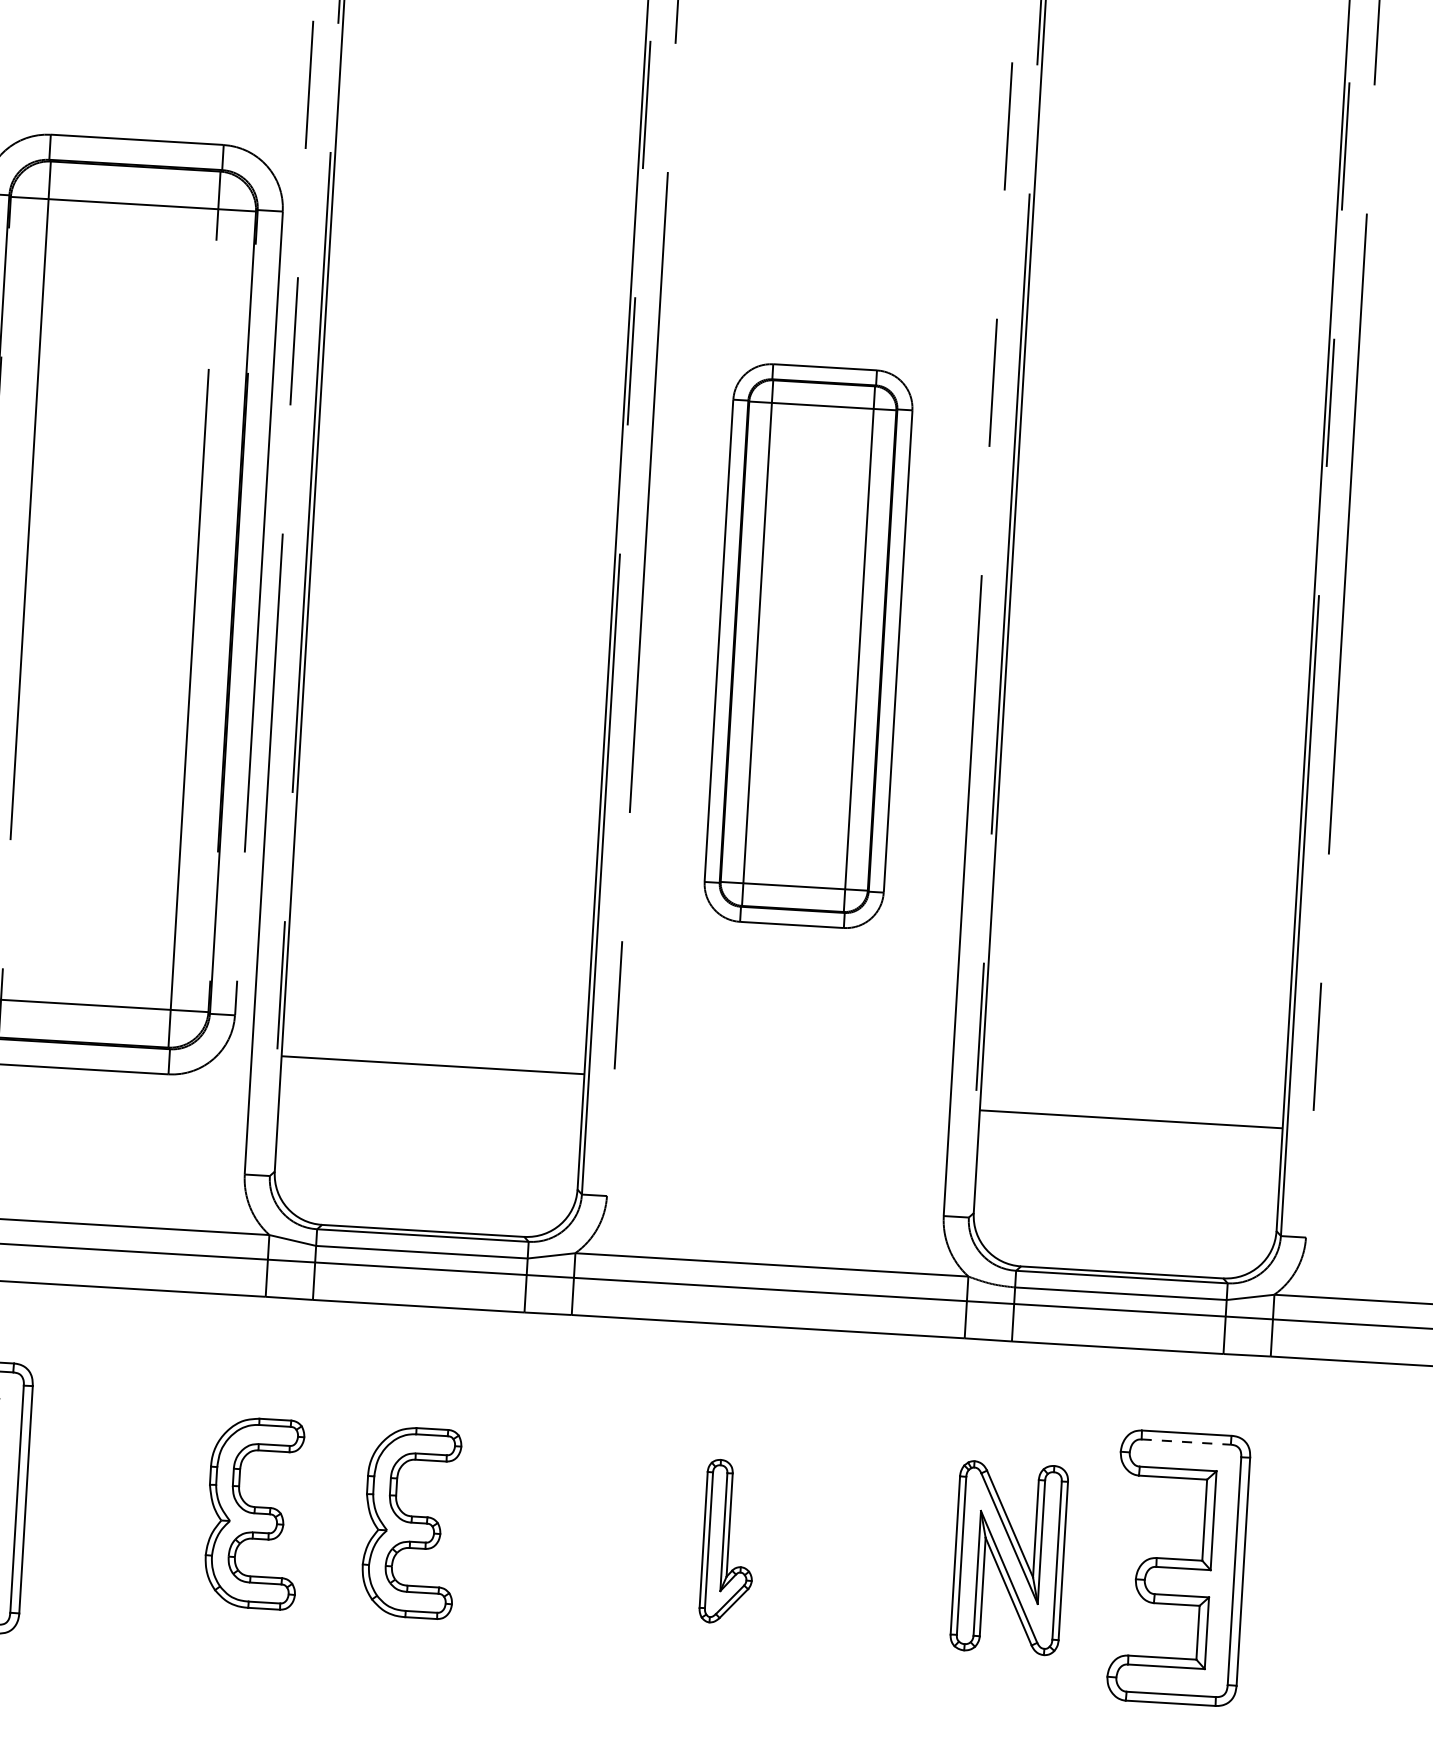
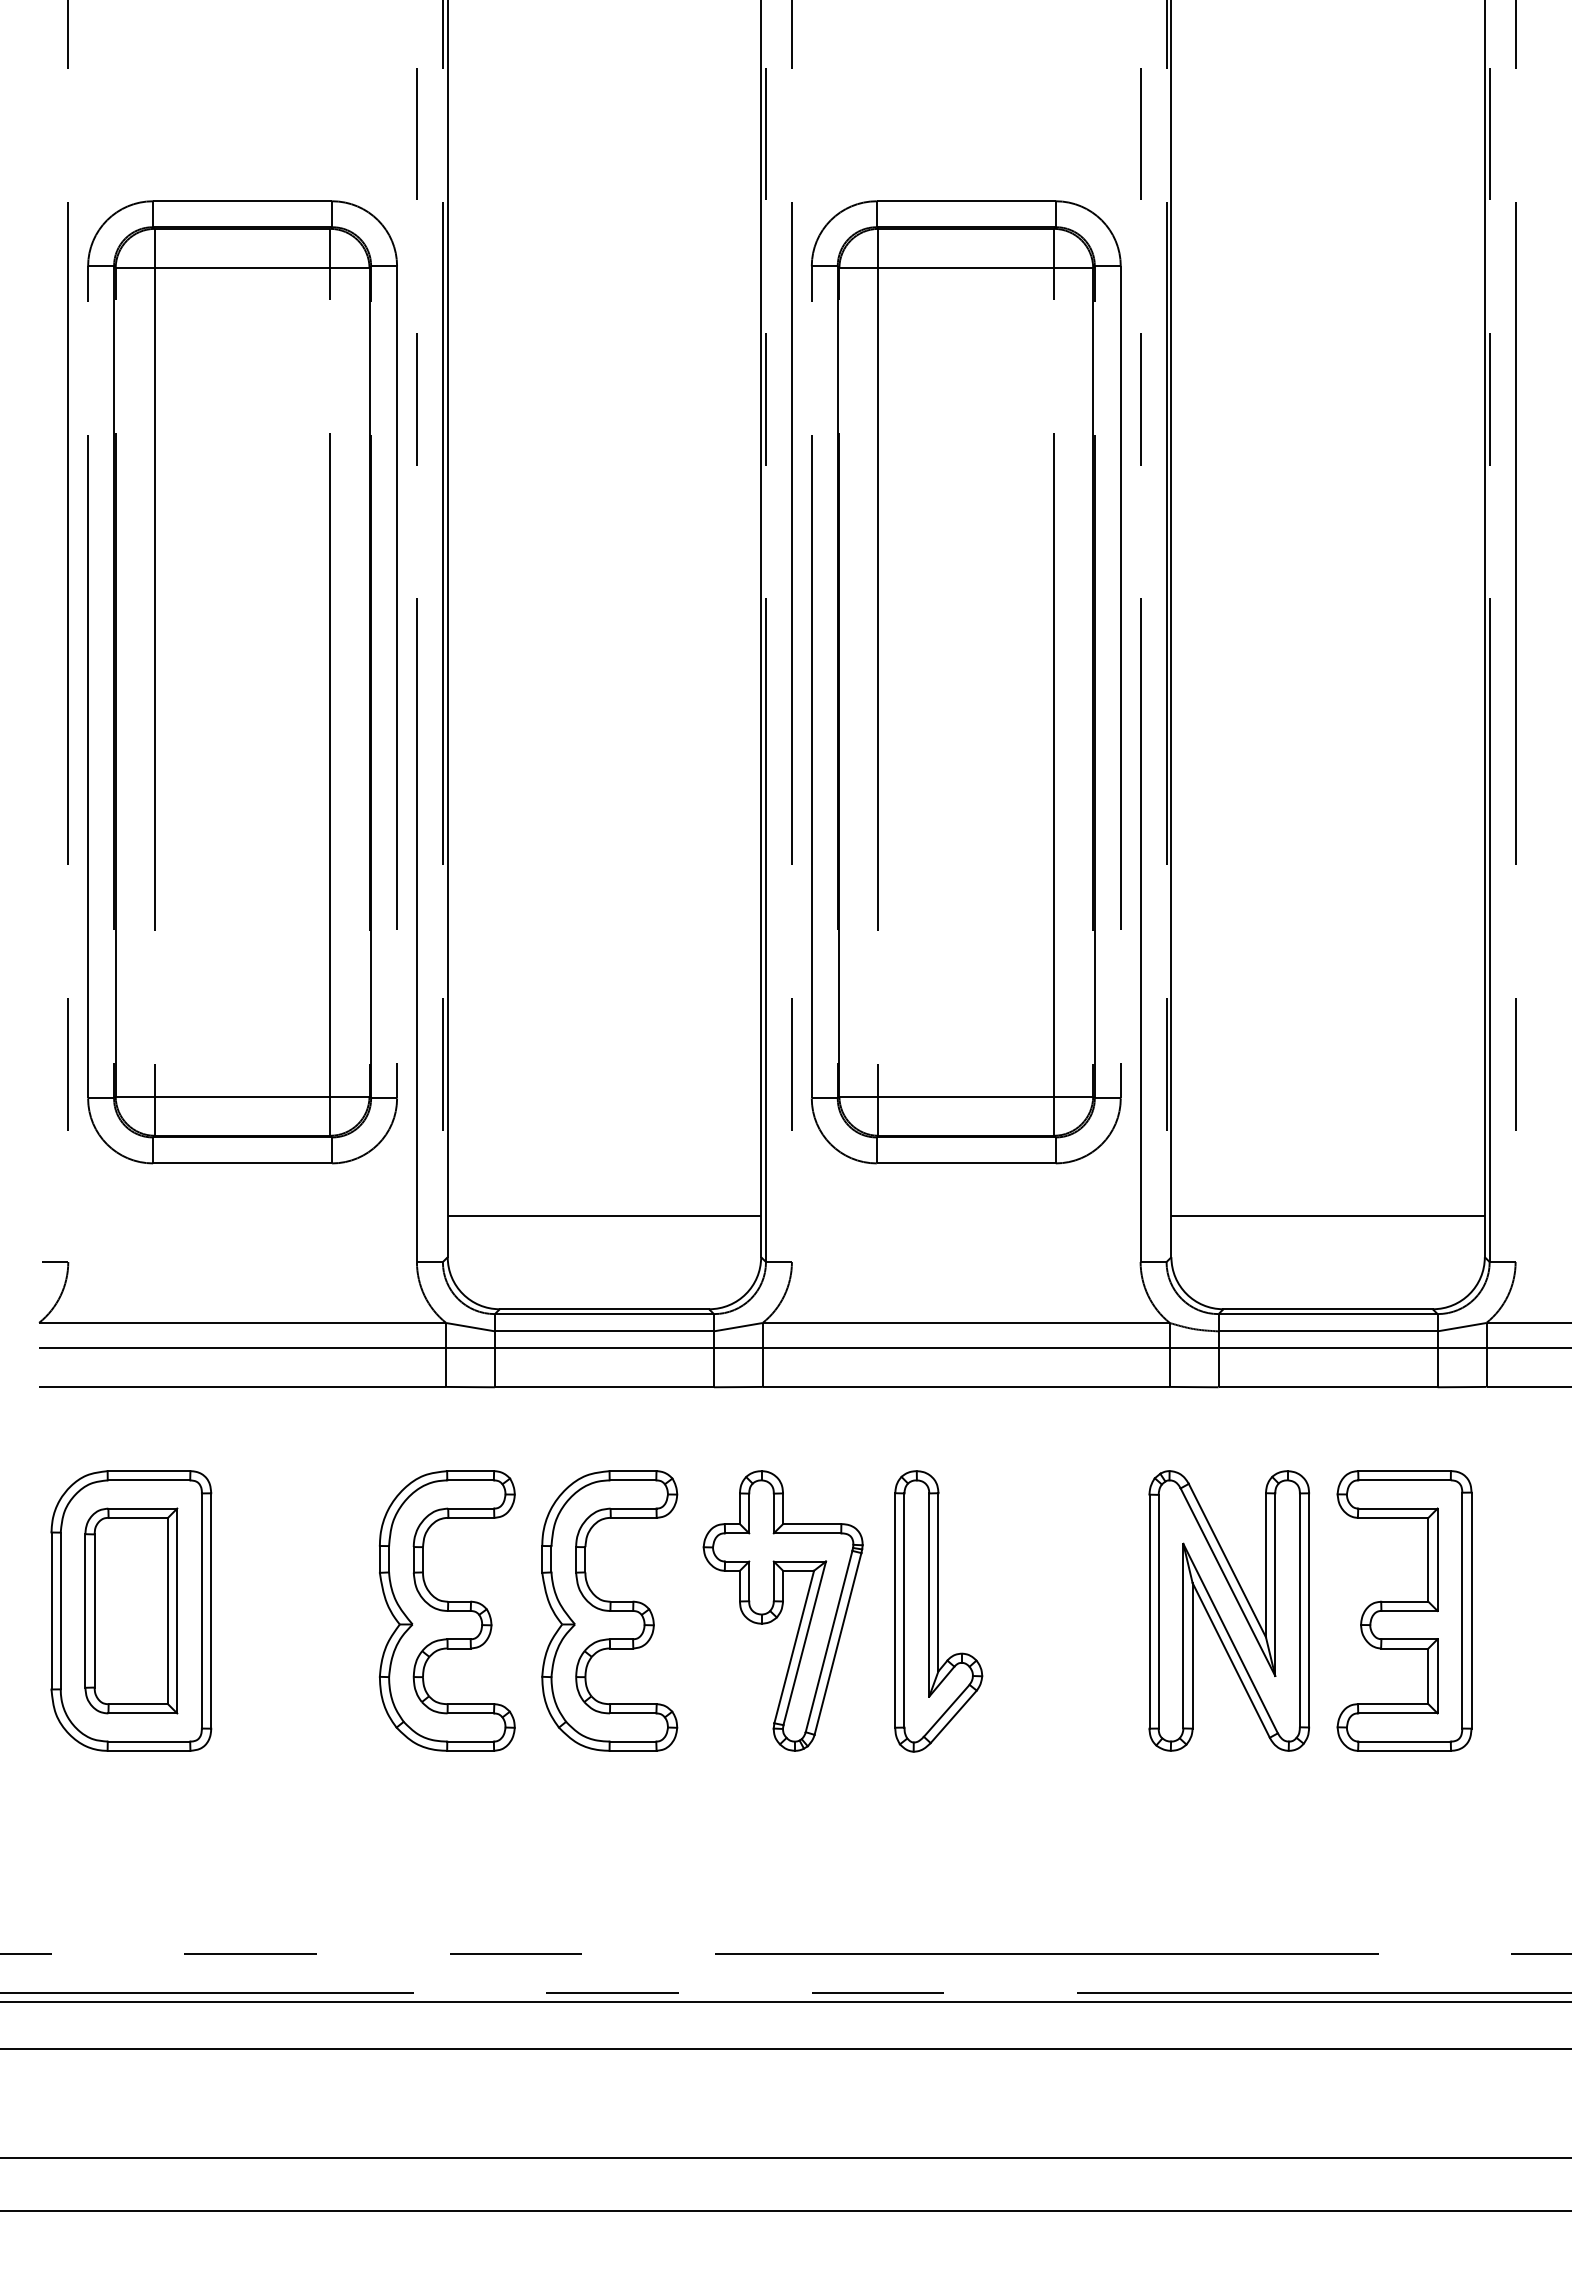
part: (807, 646) -> (965, 682), size x1.67
line: (433, 1064) -> (604, 1215), moved
line: (1130, 1119) -> (1327, 1215), moved
line: (1187, 1442) -> (1405, 1480), dashed -> solid
part: (253, 1512) -> (446, 1610), size x1.43
part: (410, 1522) -> (609, 1610), size x1.43
part: (577, 1532) -> (782, 1610), added
part: (728, 1541) -> (938, 1611), size x1.67
part: (1008, 1557) -> (1228, 1610), size x1.43

